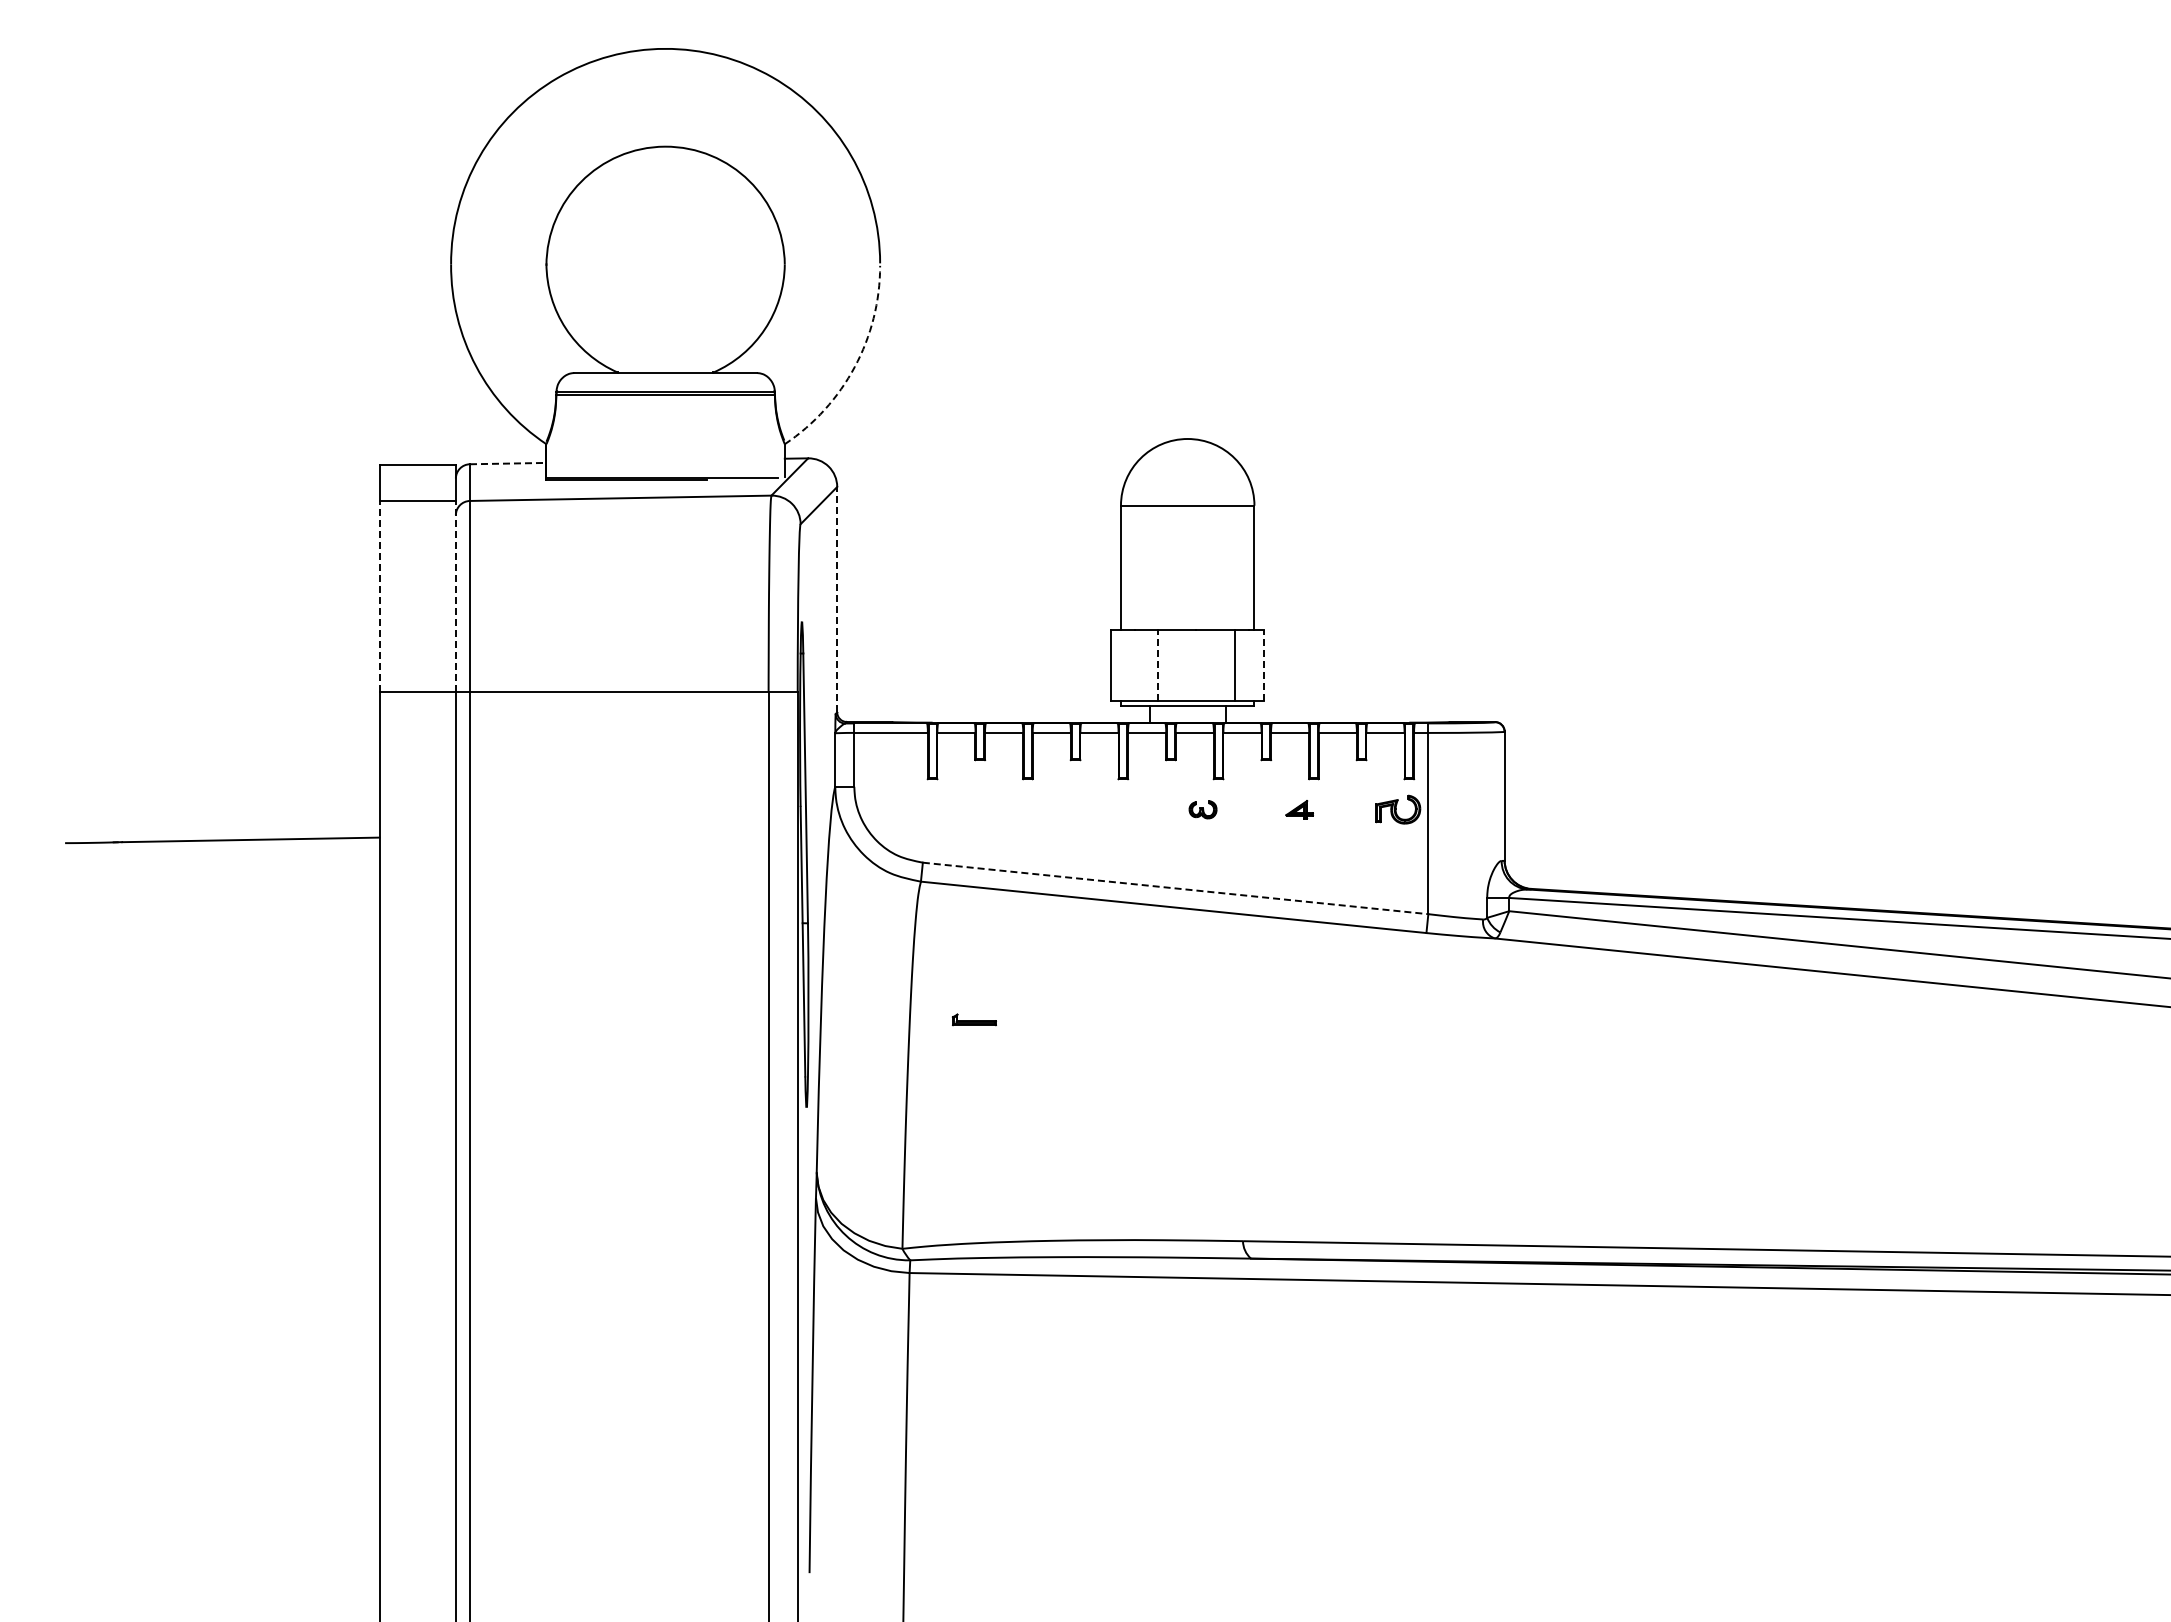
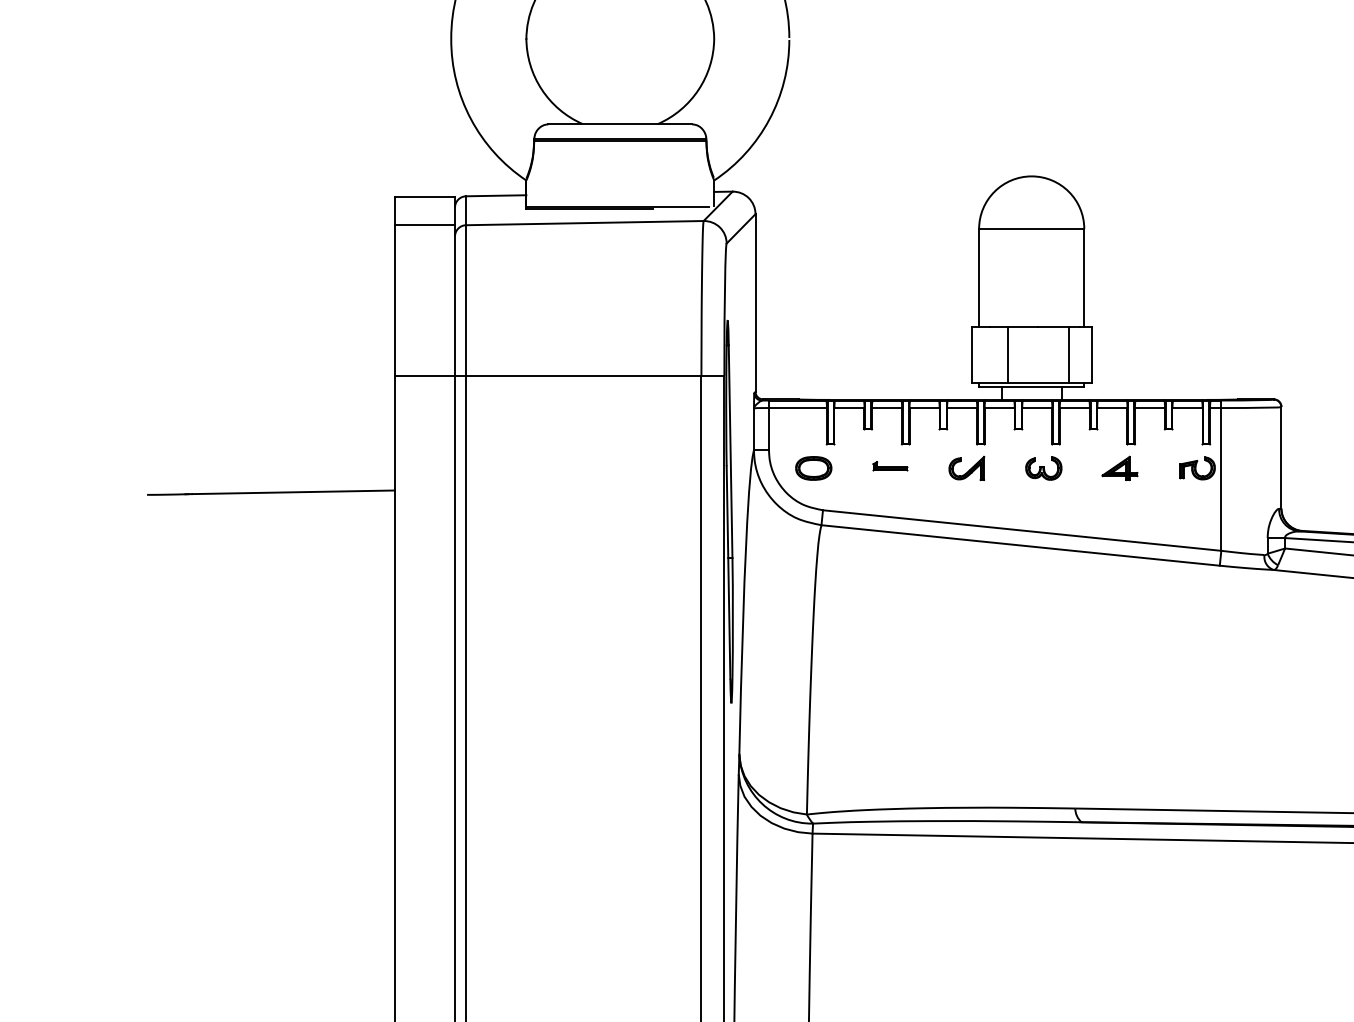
arc: (854, 366) -> (769, 119), dashed -> solid
line: (508, 463) -> (496, 195), dashed -> solid
line: (379, 596) -> (394, 300), dashed -> solid
line: (455, 596) -> (454, 300), dashed -> solid
line: (837, 599) -> (755, 302), dashed -> solid
line: (1158, 665) -> (1008, 354), dashed -> solid
line: (1264, 665) -> (1092, 354), dashed -> solid
part: (910, 809) -> (813, 468), added
part: (1105, 809) -> (966, 468), added
part: (1202, 809) -> (1043, 468), size x1.67
part: (1299, 809) -> (1119, 468), size x1.67
line: (1176, 888) -> (1022, 530), dashed -> solid
part: (973, 1019) -> (889, 465), moved

